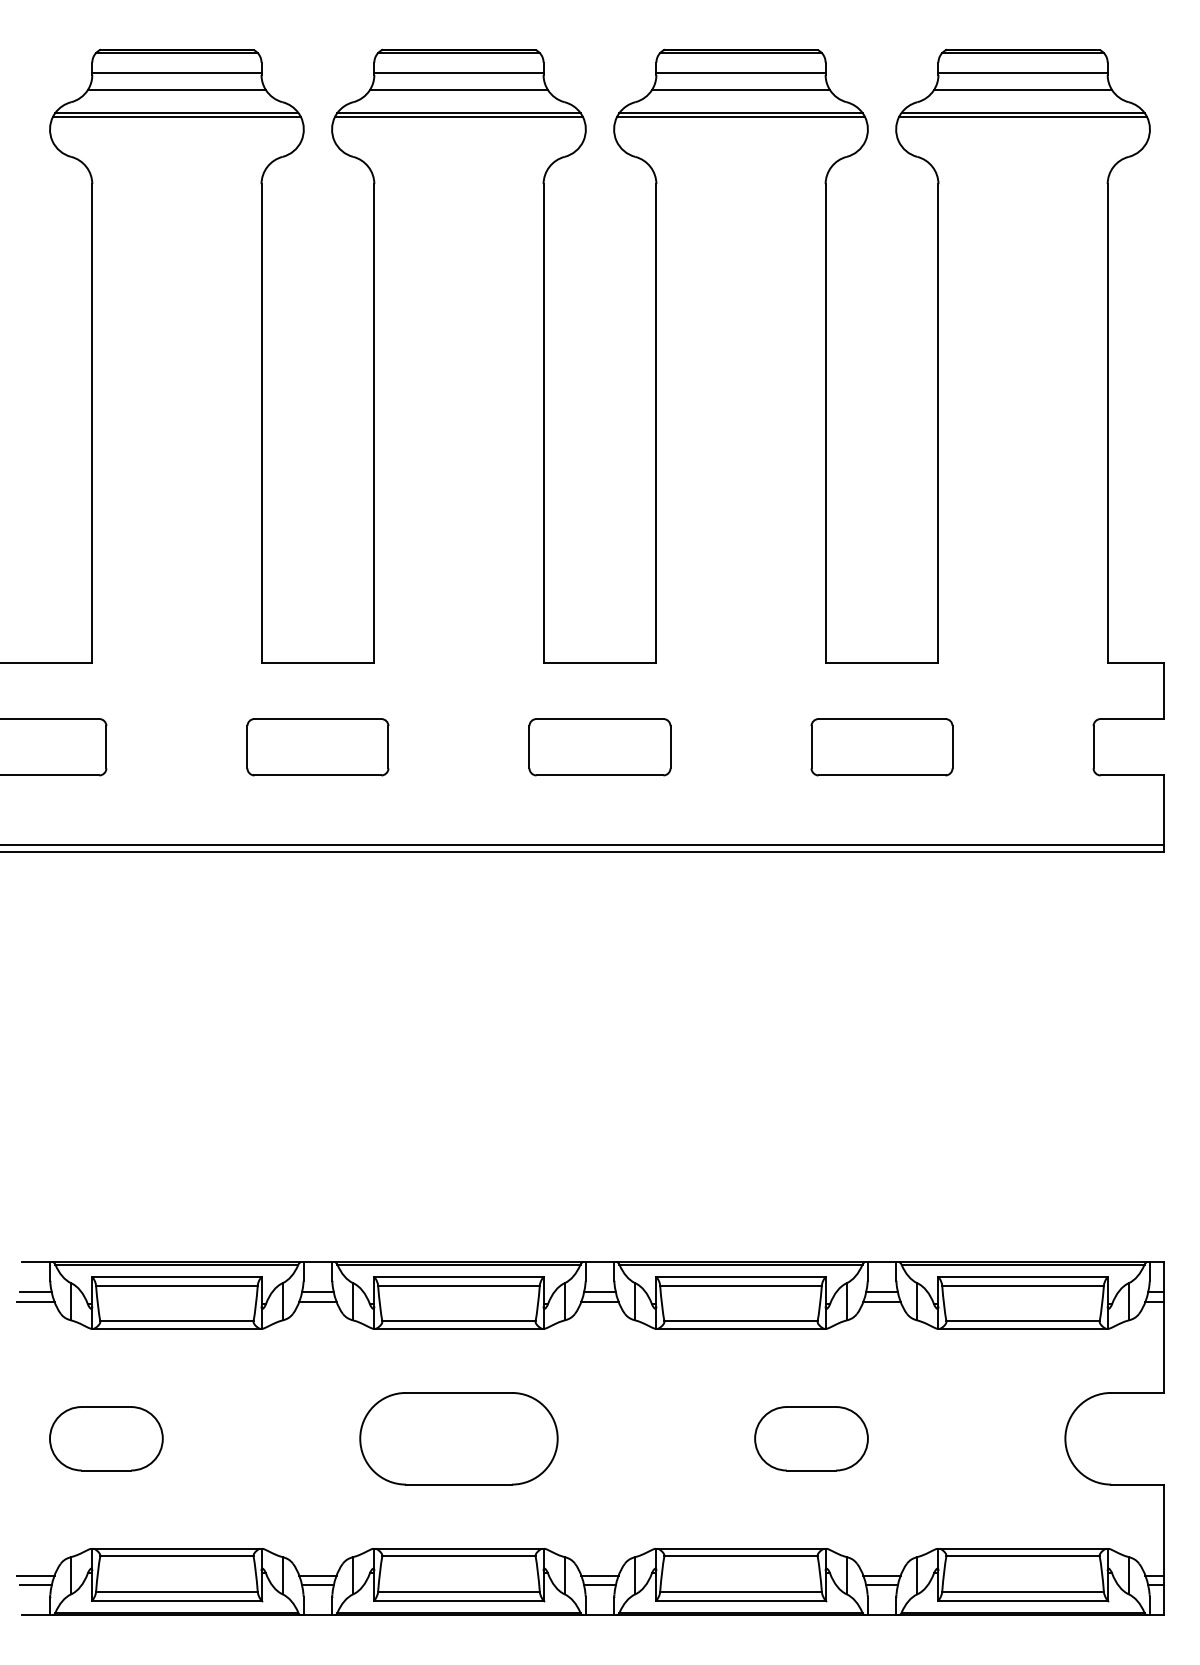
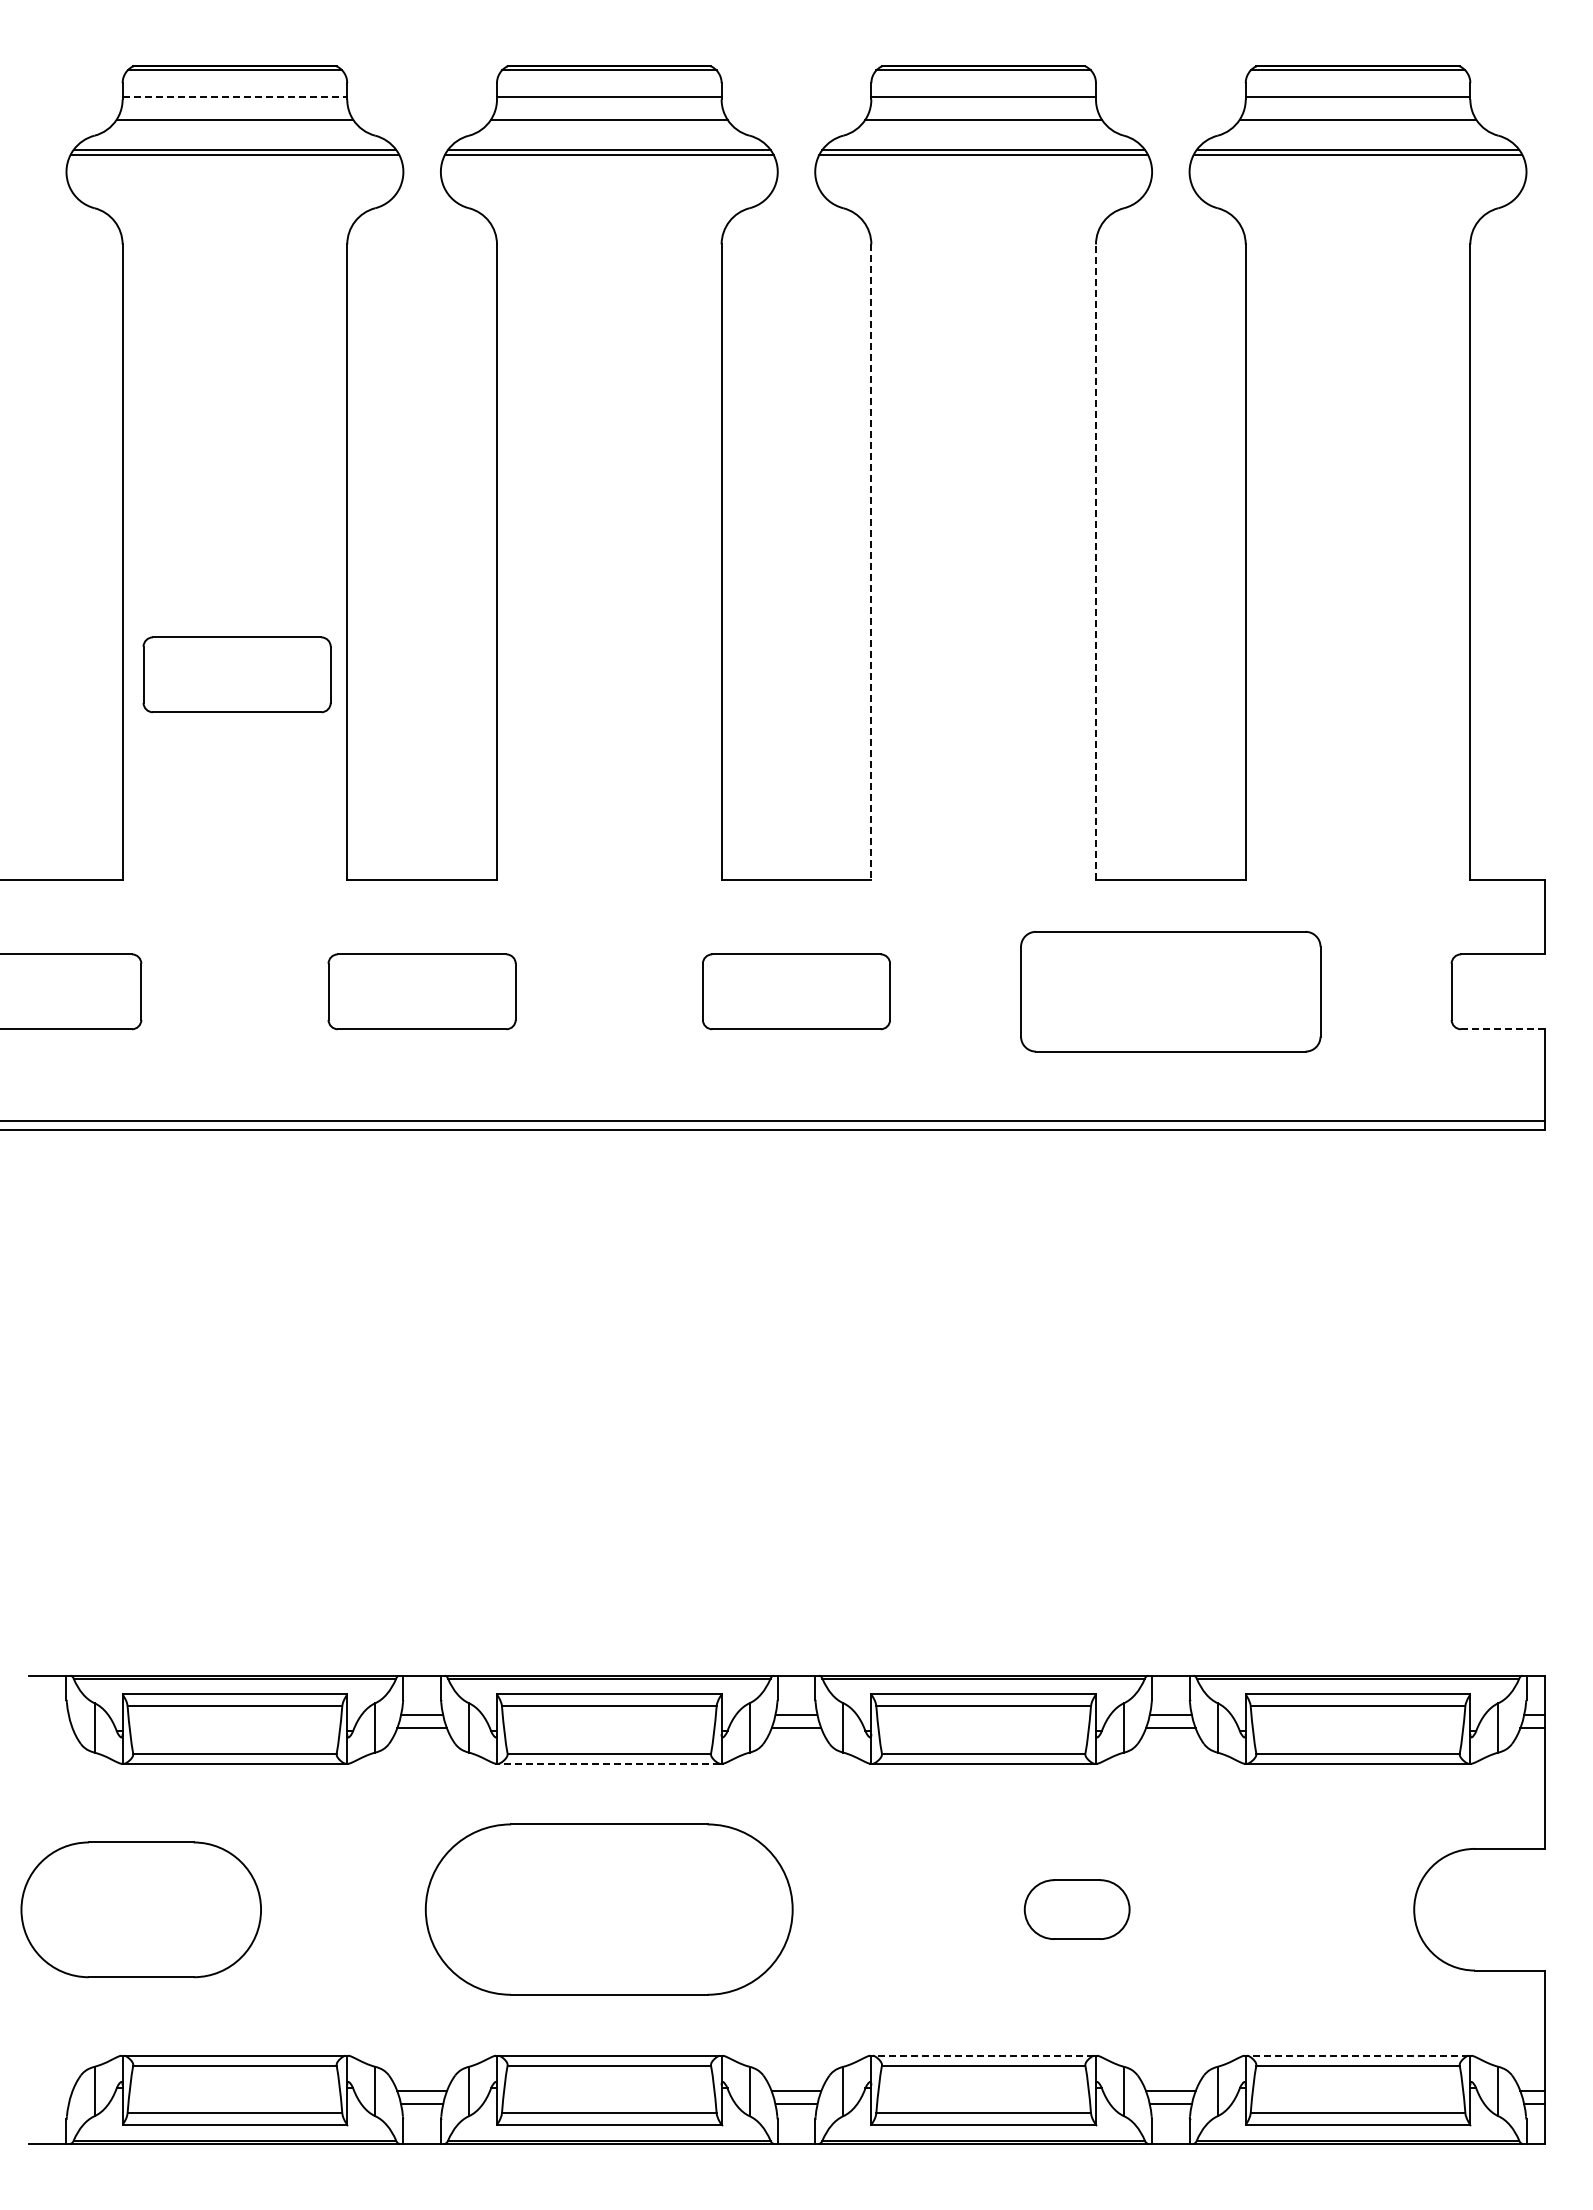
line: (177, 72) -> (235, 96), solid -> dashed
line: (656, 423) -> (871, 561), solid -> dashed
line: (825, 423) -> (1095, 561), solid -> dashed
part: (178, 508) -> (236, 674), added
part: (881, 746) -> (1170, 991), size x1.6
line: (1132, 775) -> (1503, 1029), solid -> dashed
line: (35, 1292) -> (47, 1715), removed
line: (35, 1302) -> (47, 1728), removed
line: (459, 1328) -> (609, 1763), solid -> dashed
part: (106, 1438) -> (141, 1909), size x1.6
part: (459, 1438) -> (609, 1909), size x1.4
part: (810, 1438) -> (1076, 1909), size x0.7
line: (740, 1548) -> (983, 2055), solid -> dashed
line: (1023, 1548) -> (1358, 2055), solid -> dashed
line: (35, 1575) -> (47, 2091), removed
line: (35, 1585) -> (47, 2104), removed

